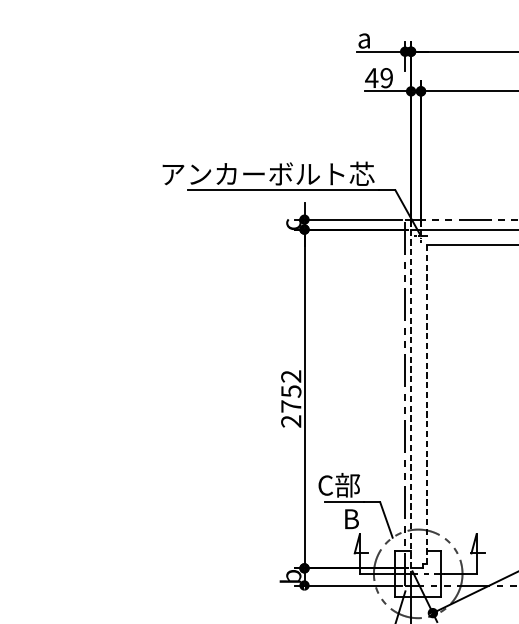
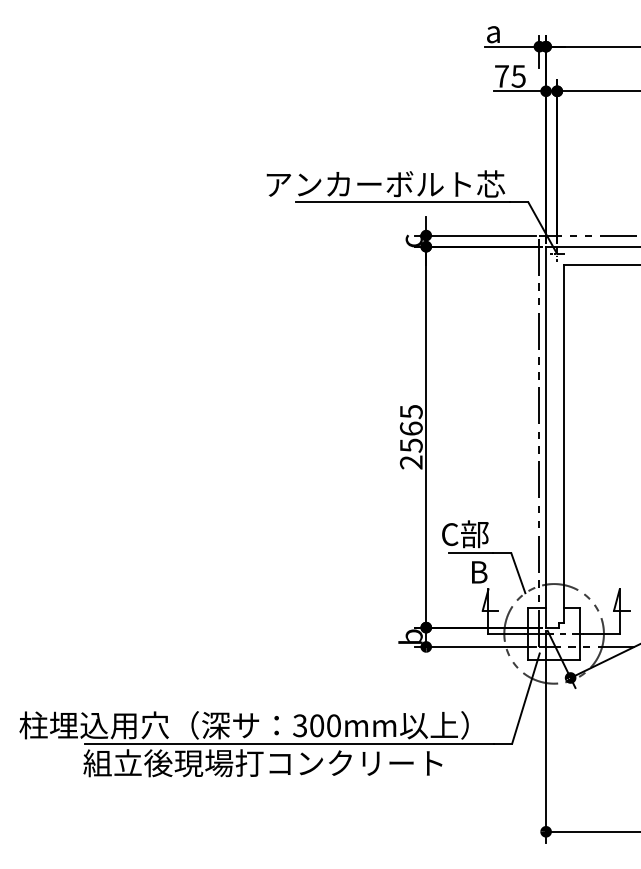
text: (378, 78) -> (509, 76), 49 -> 75
text: (290, 391) -> (410, 428), 2752 -> 2565
line: (411, 398) -> (546, 436), dashed -> solid
line: (426, 404) -> (563, 443), dashed -> solid

